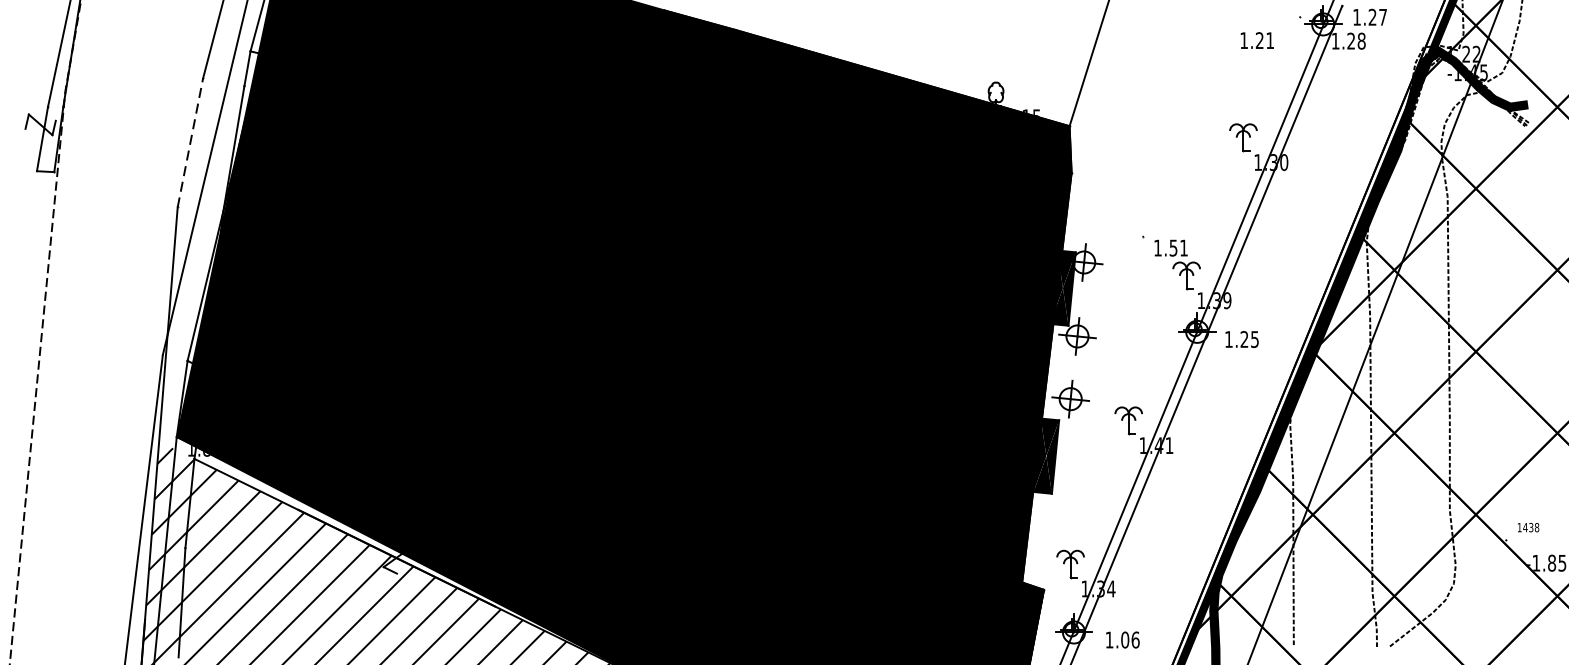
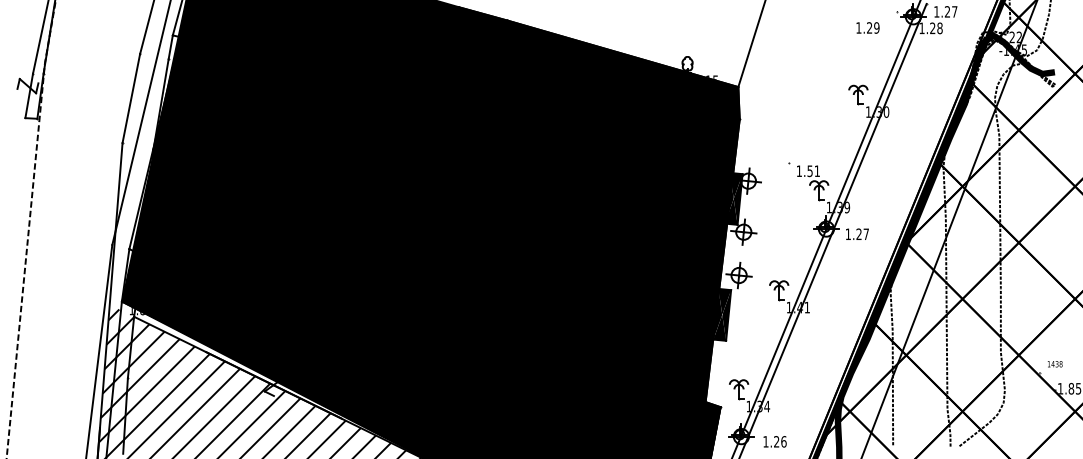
text: (1269, 39) -> (876, 27), 1.21 -> 1.29
line: (190, 142) -> (131, 98), dashed -> solid
text: (1253, 339) -> (865, 234), 1.25 -> 1.27
text: (1124, 639) -> (776, 441), 1.06 -> 1.26

